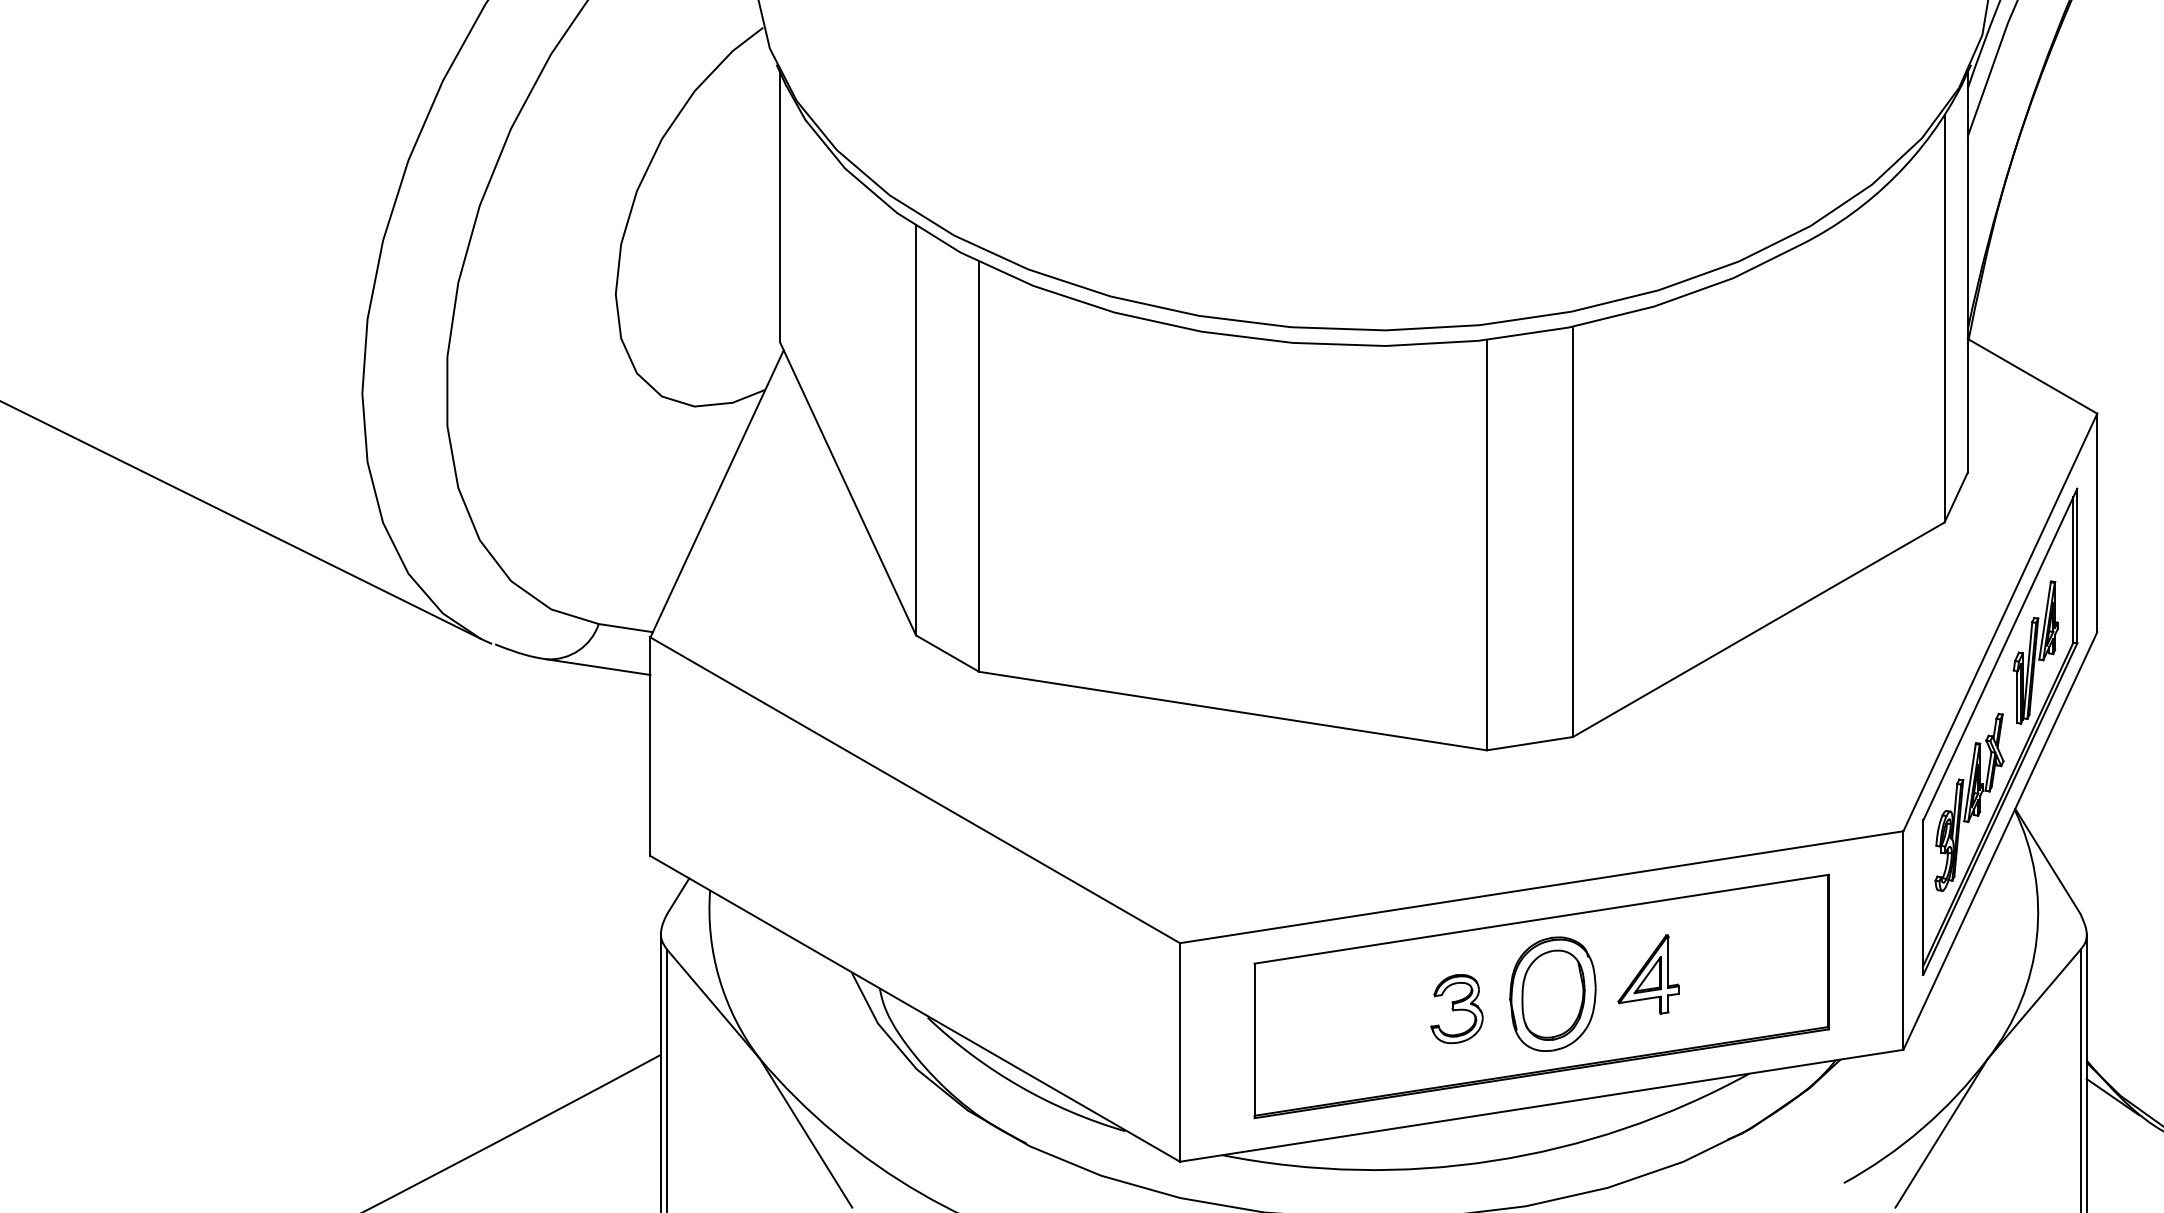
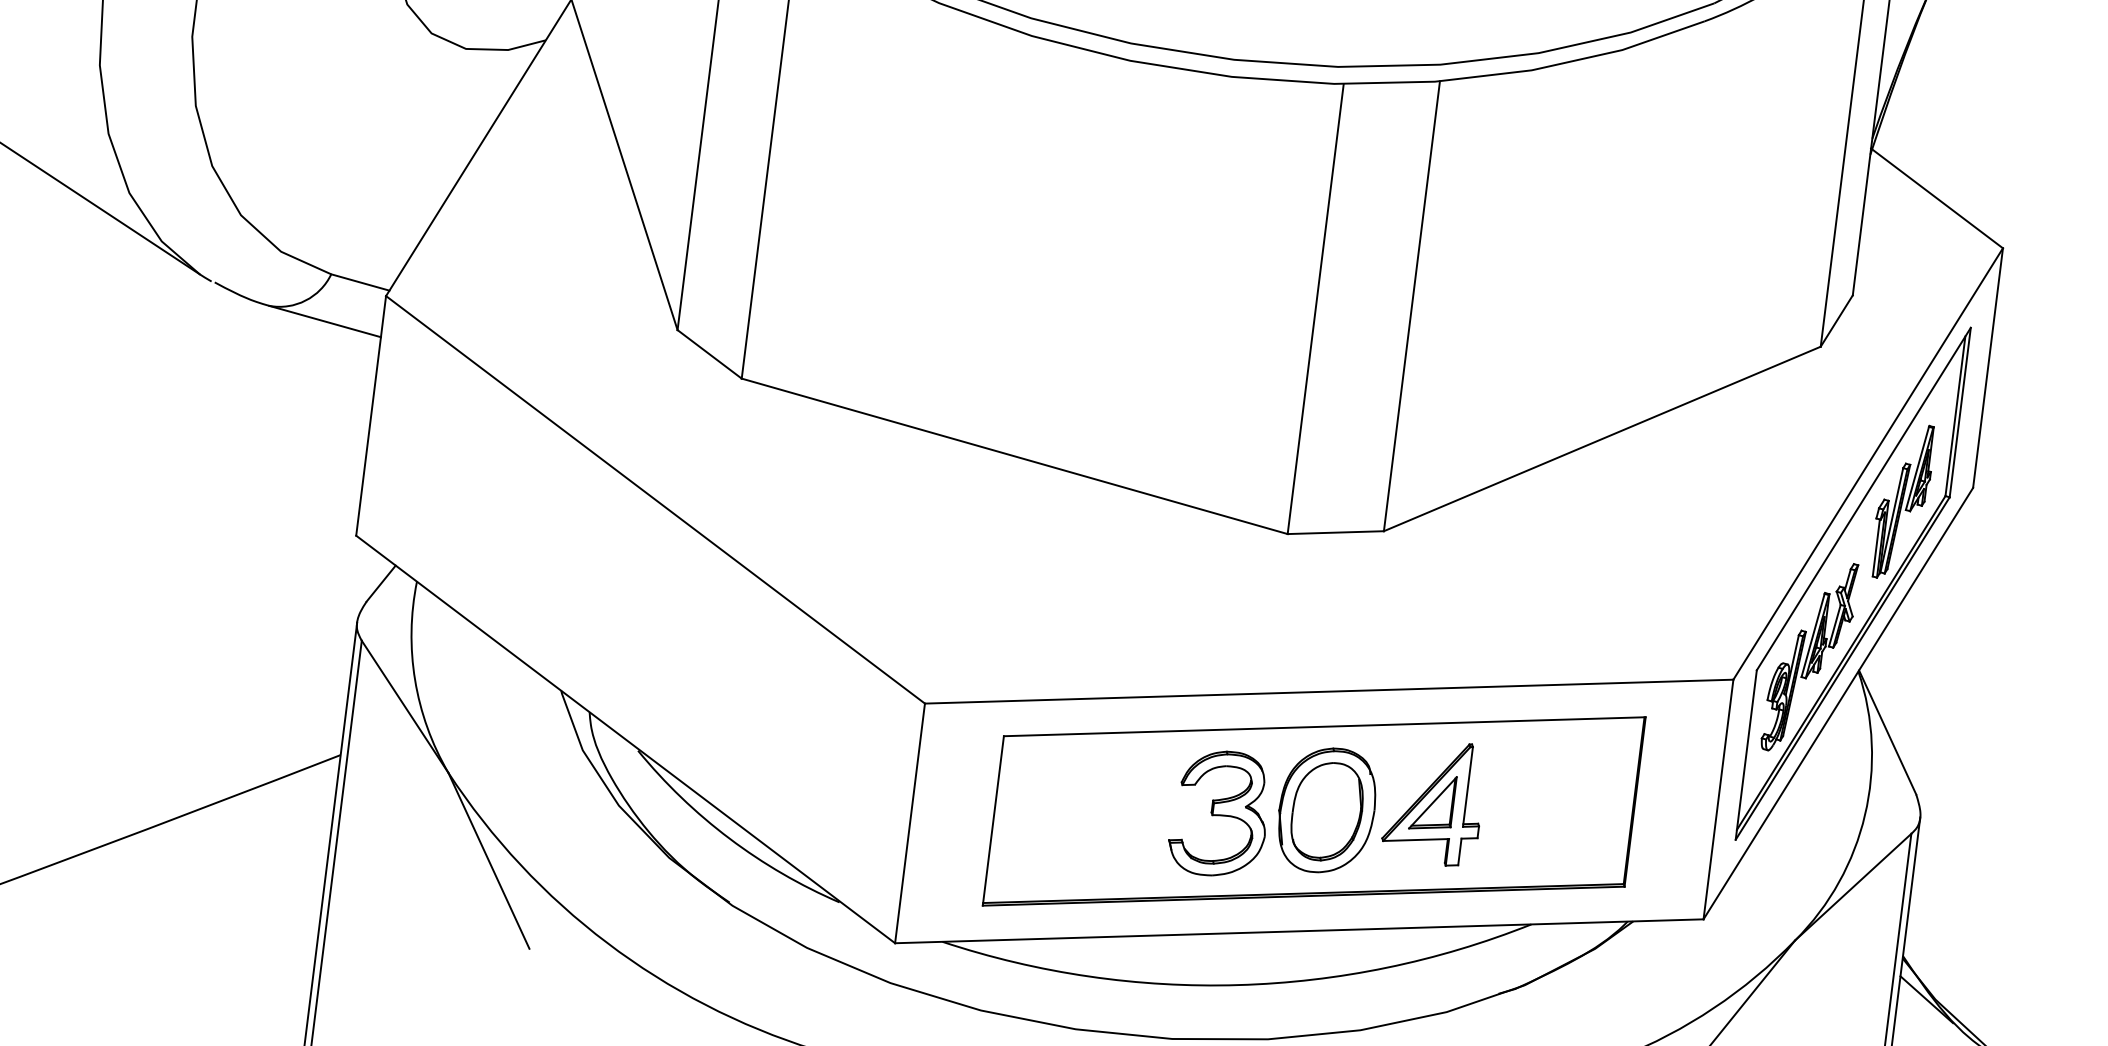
part: (1648, 974) -> (1434, 801), size x1.43
part: (1456, 1008) -> (1219, 812), size x1.67

